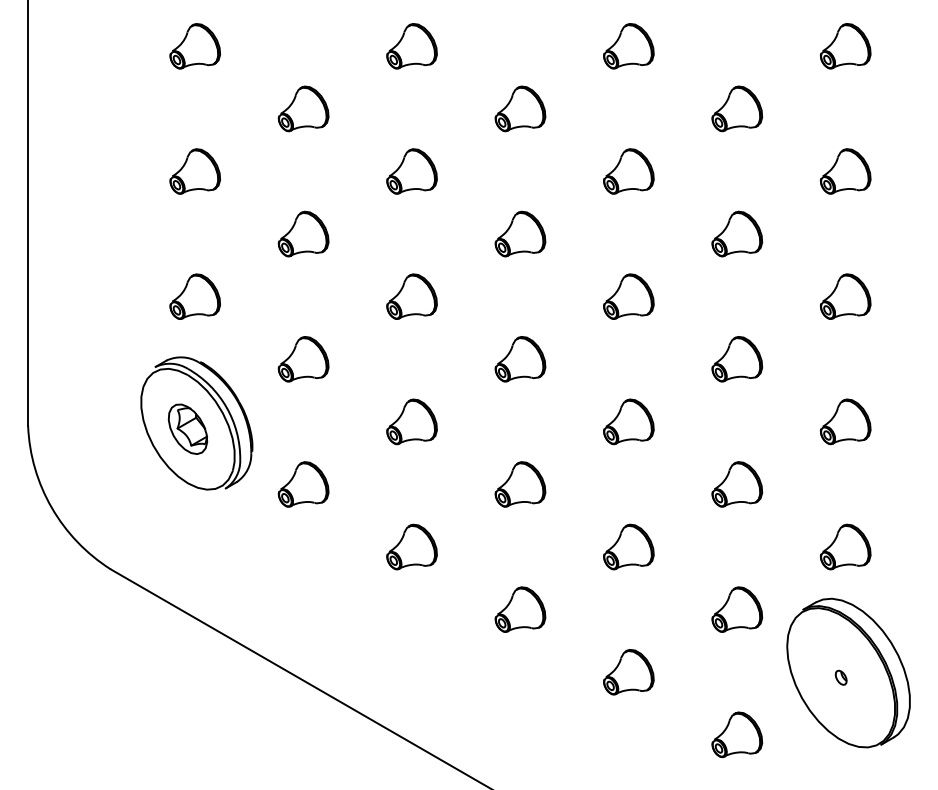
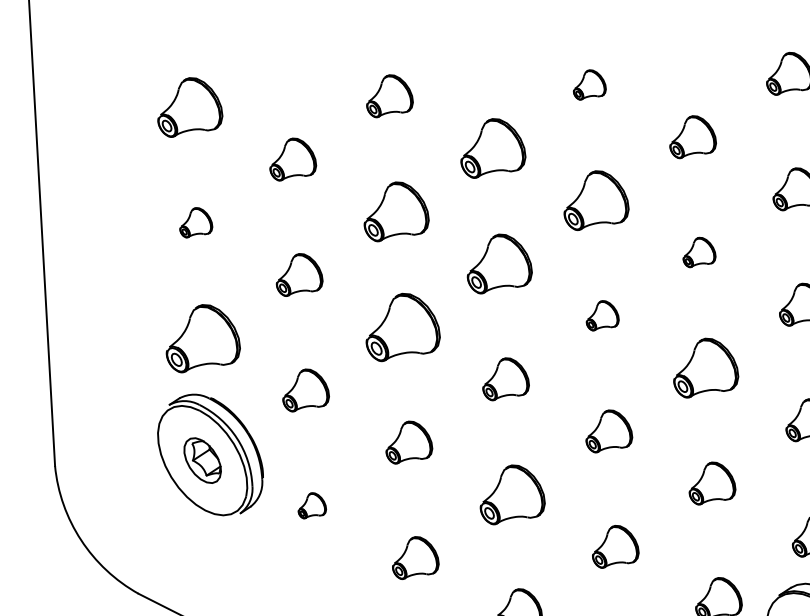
part: (194, 46) -> (188, 107), size x1.4
part: (628, 46) -> (589, 84), size x0.7
part: (520, 108) -> (492, 147), size x1.4
part: (194, 171) -> (195, 222), size x0.7
part: (411, 171) -> (395, 211), size x1.4
part: (628, 171) -> (595, 200), size x1.4
part: (520, 233) -> (499, 262), size x1.4
part: (737, 233) -> (699, 251), size x0.7
part: (194, 296) -> (201, 337), size x1.6
part: (411, 296) -> (401, 326), size x1.6
part: (628, 296) -> (602, 315), size x0.7
part: (737, 359) -> (705, 367), size x1.4
part: (303, 484) -> (312, 505), size x0.6
part: (520, 484) -> (512, 494), size x1.4

